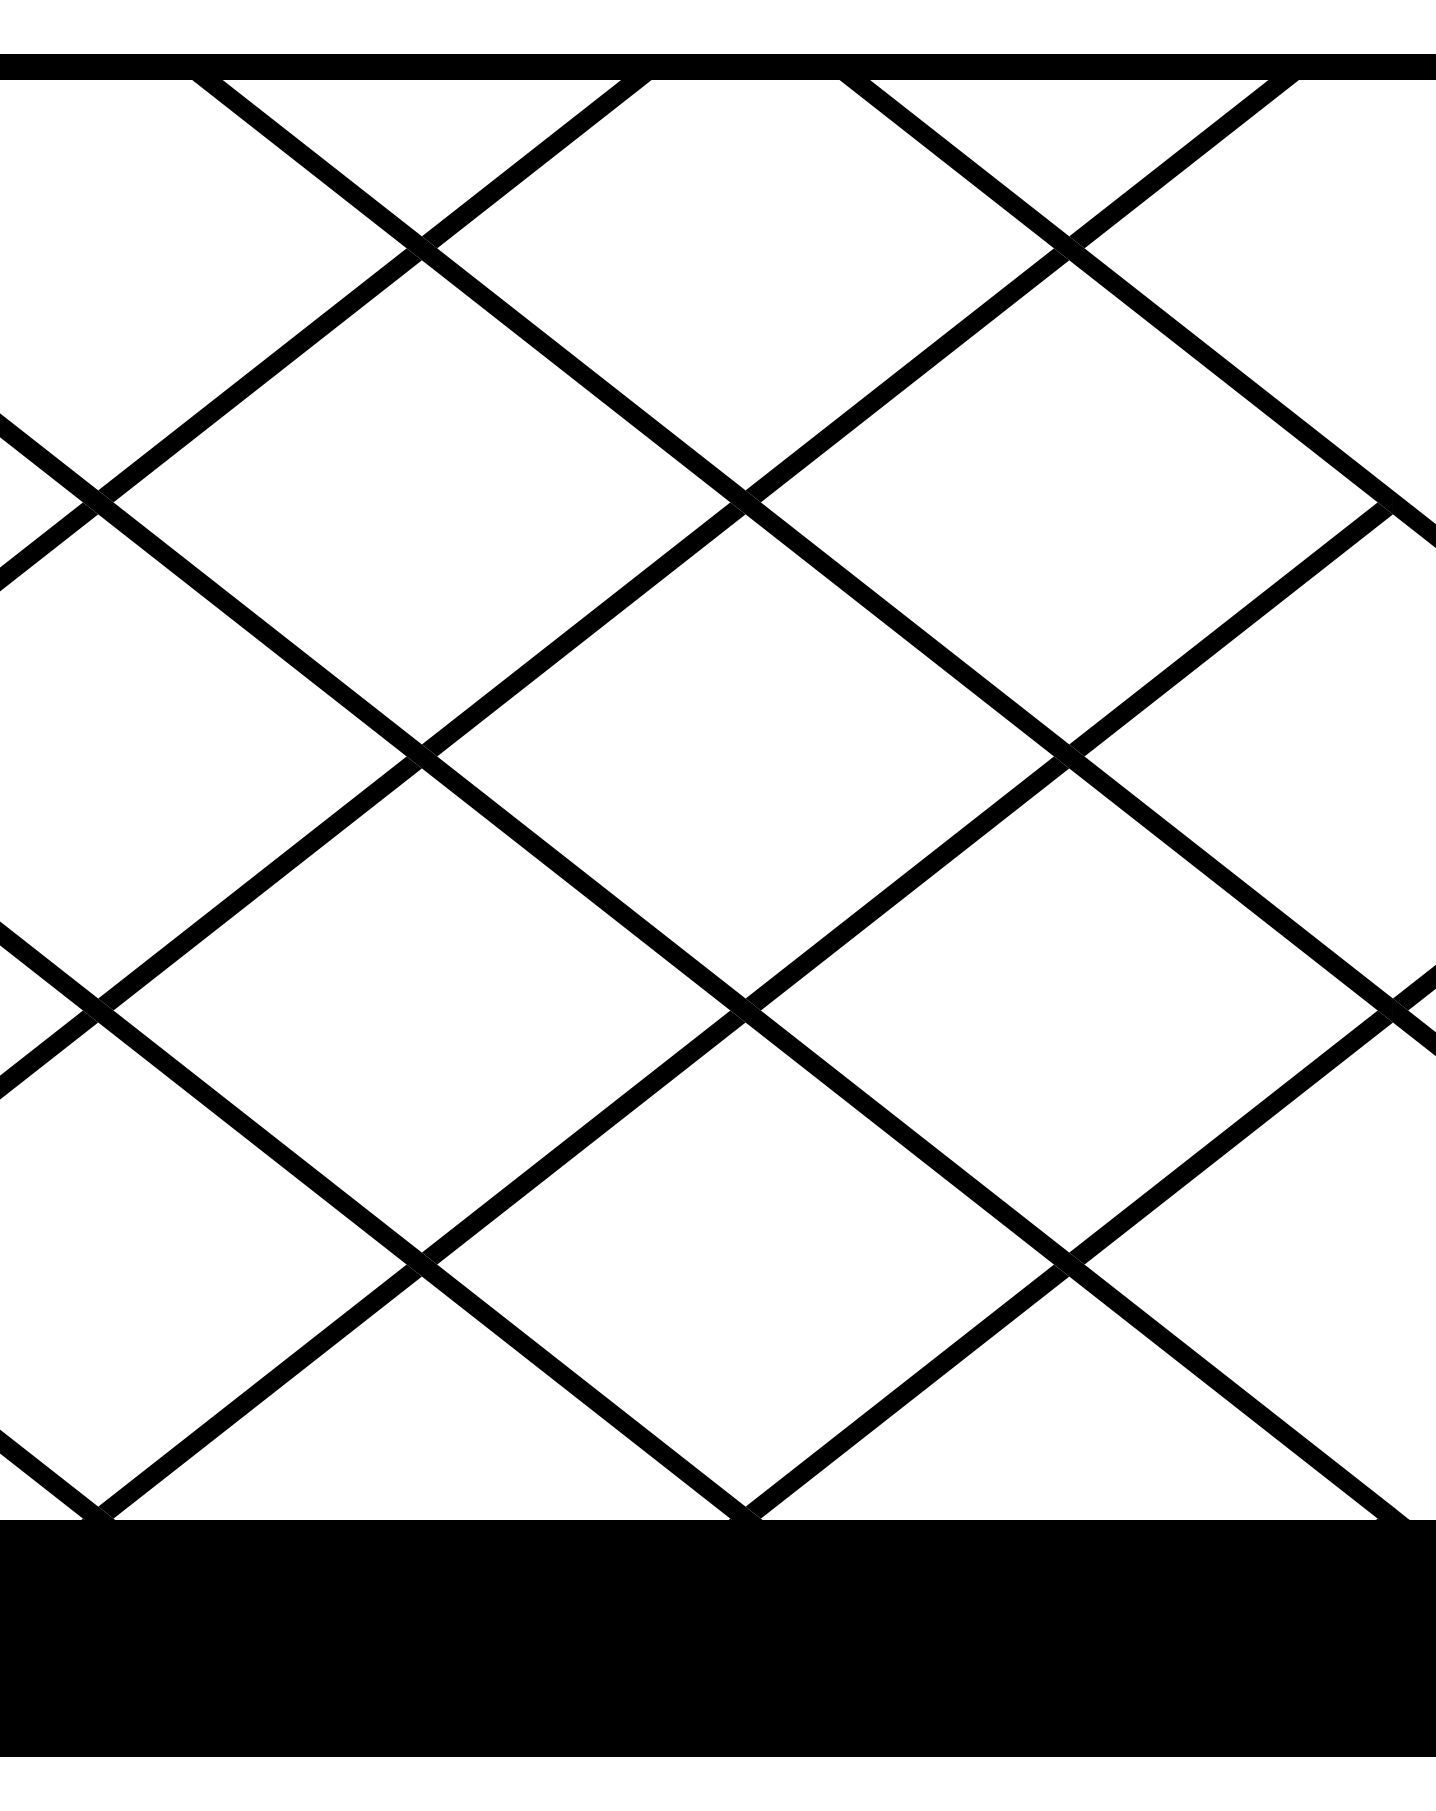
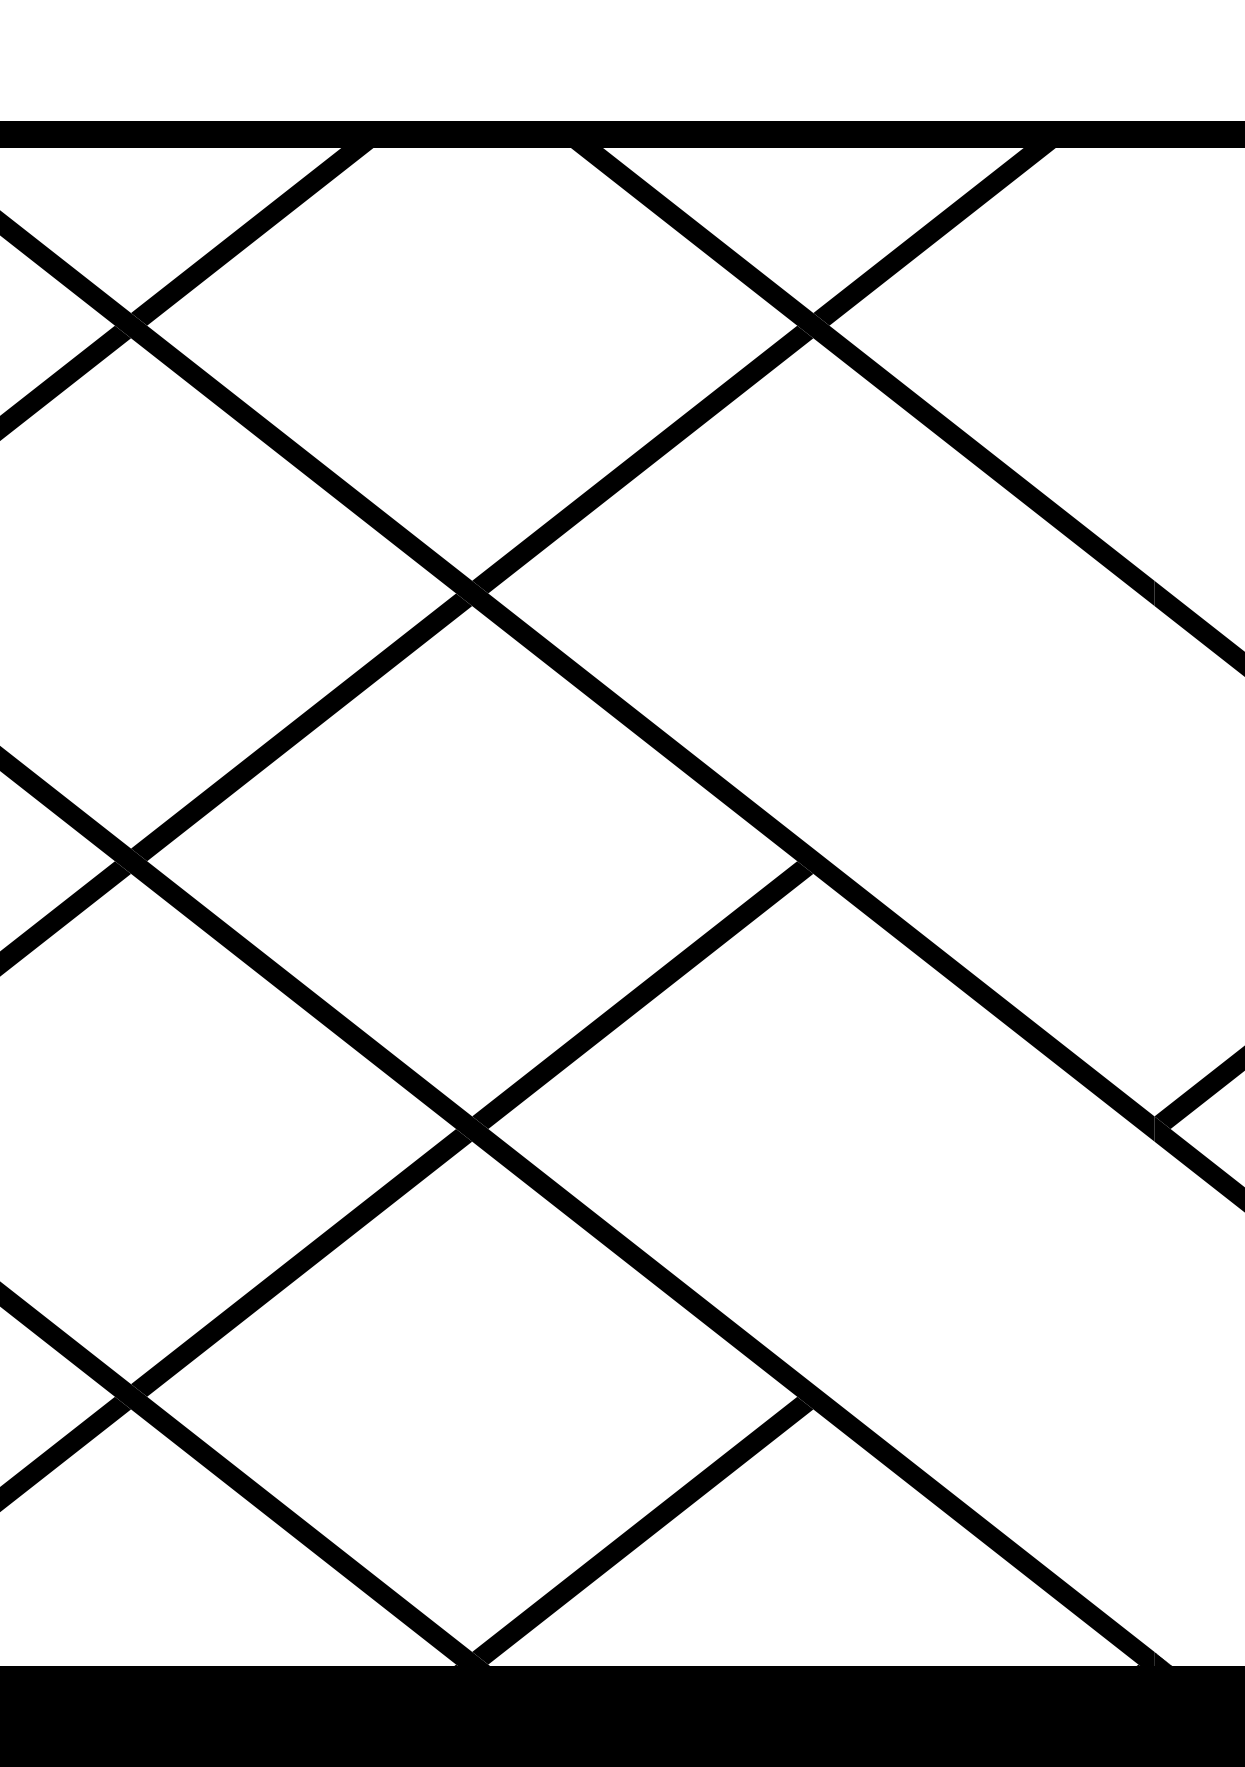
fill: (1230, 629) -> (983, 727), removed
fill: (1230, 1137) -> (983, 1262), removed

